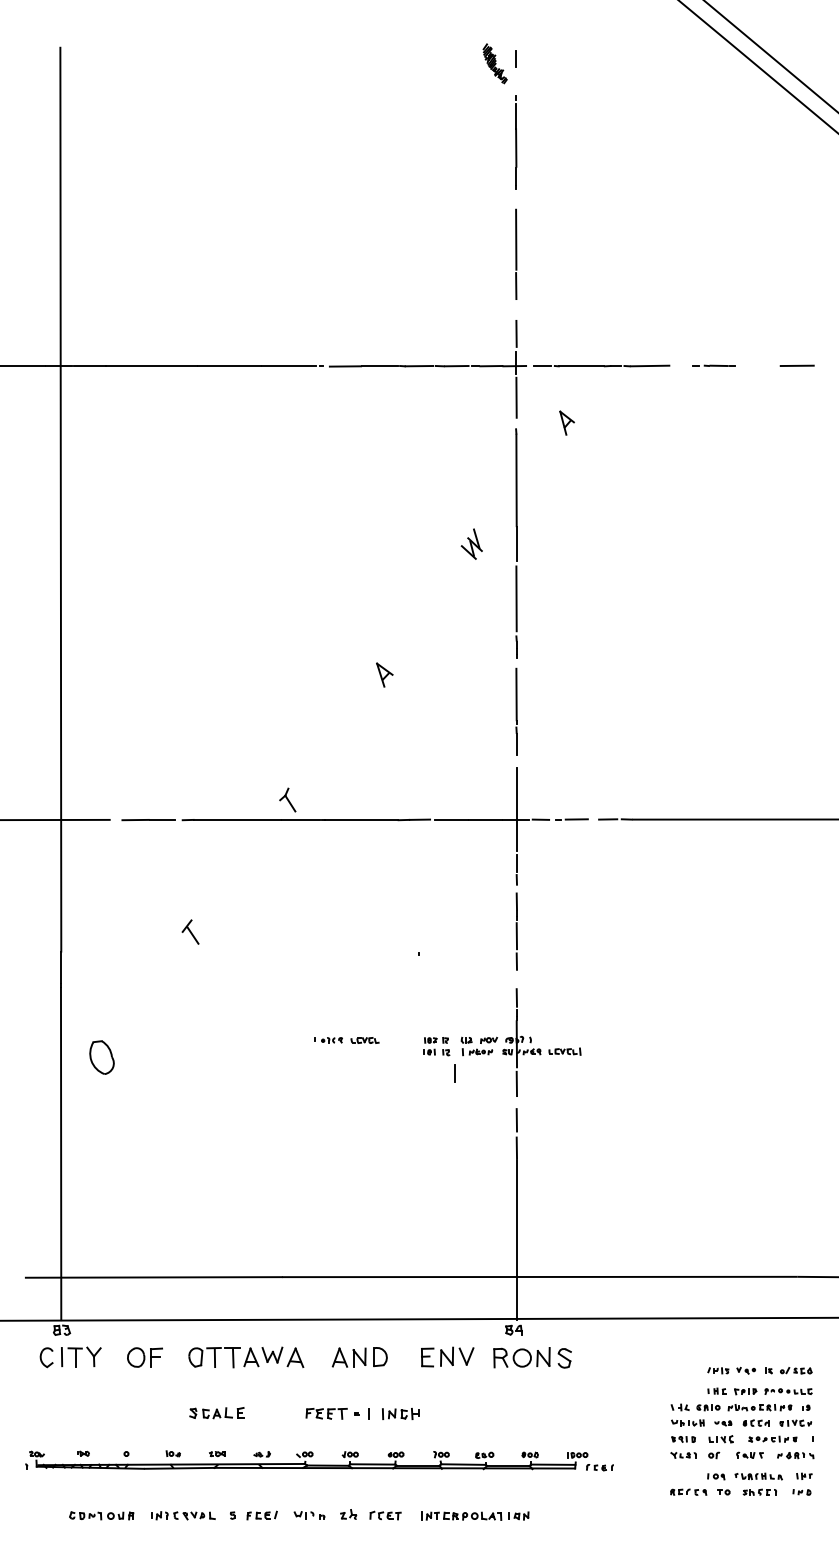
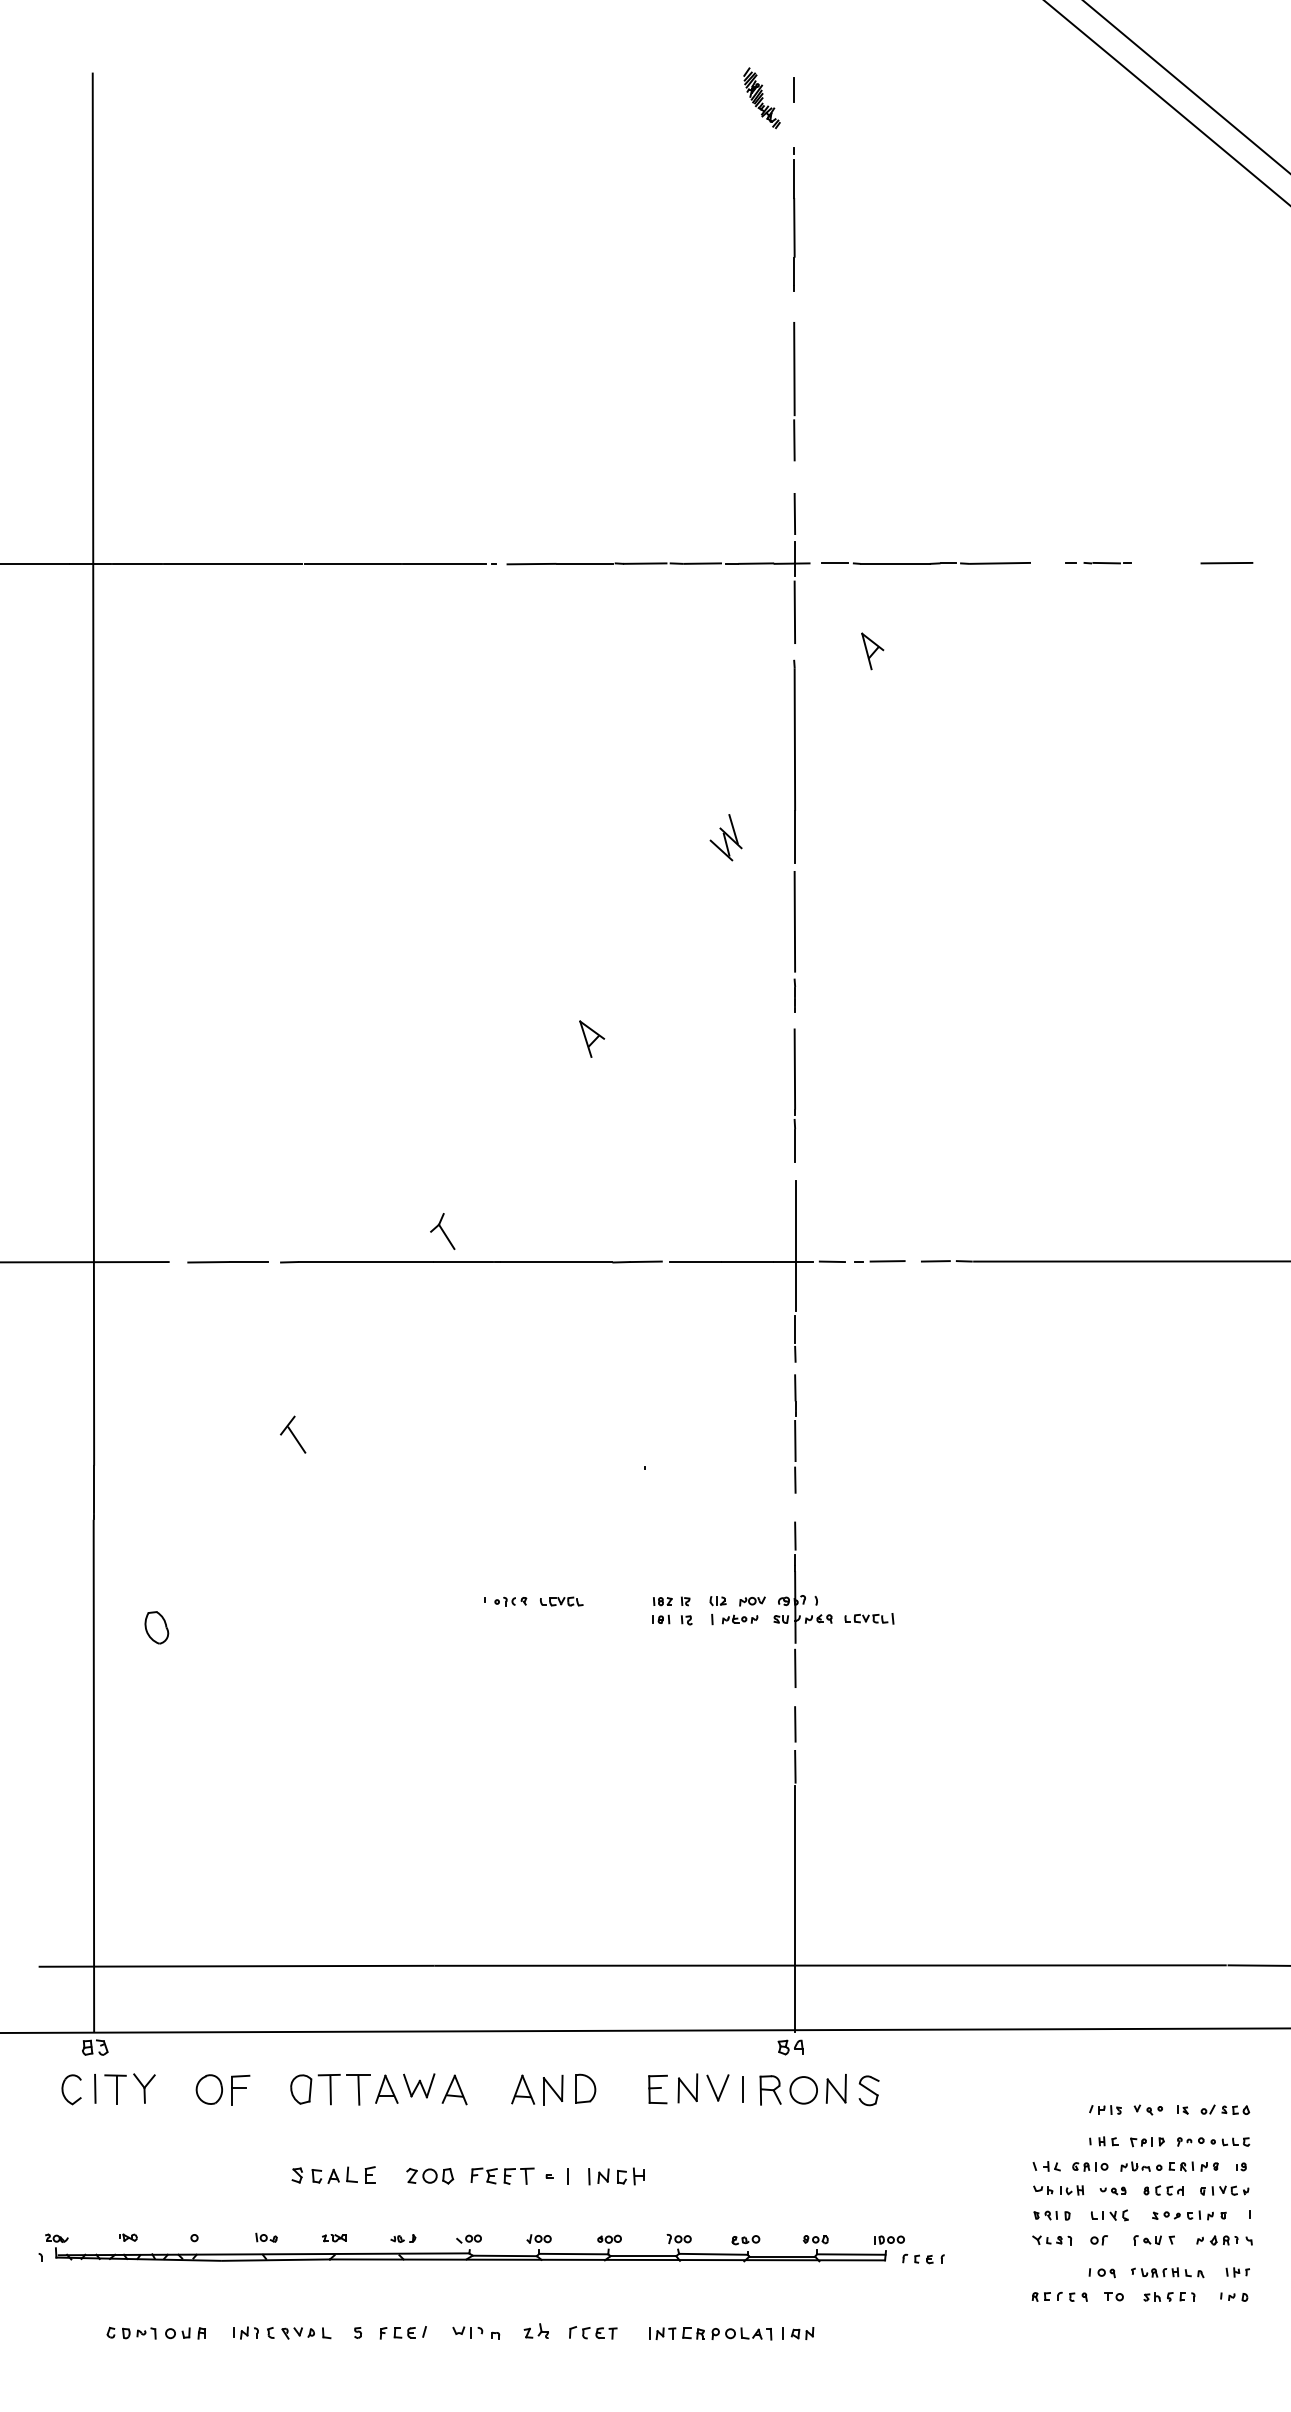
part: (101, 1057) -> (156, 1627), size x0.62
line: (454, 1073) -> (742, 2089), moved
part: (279, 1413) -> (430, 2175), added

